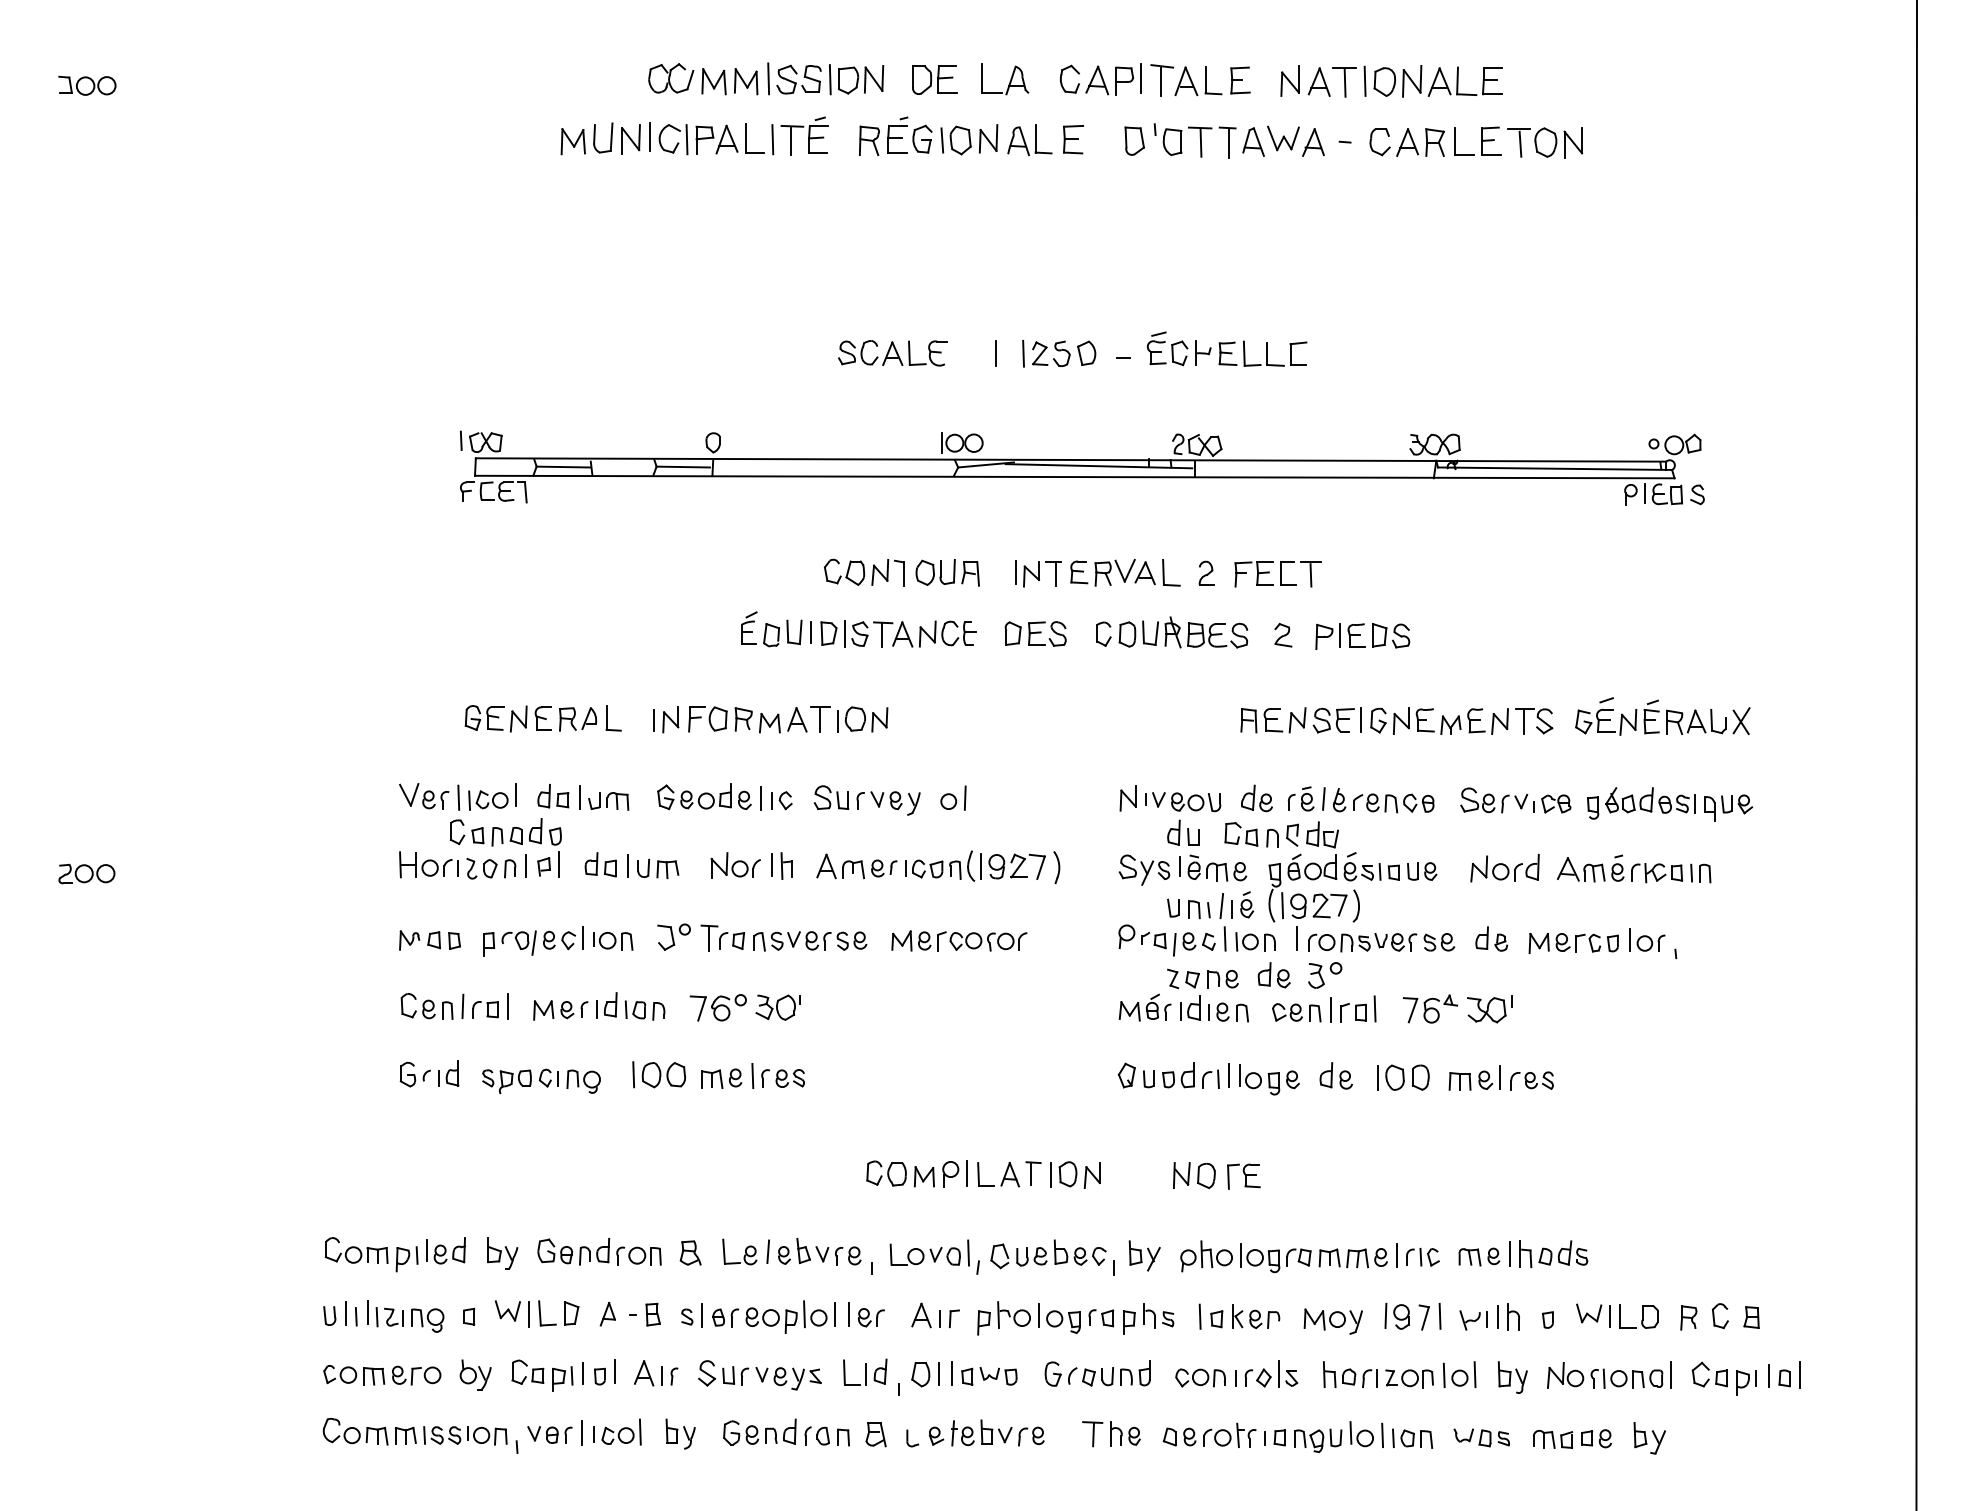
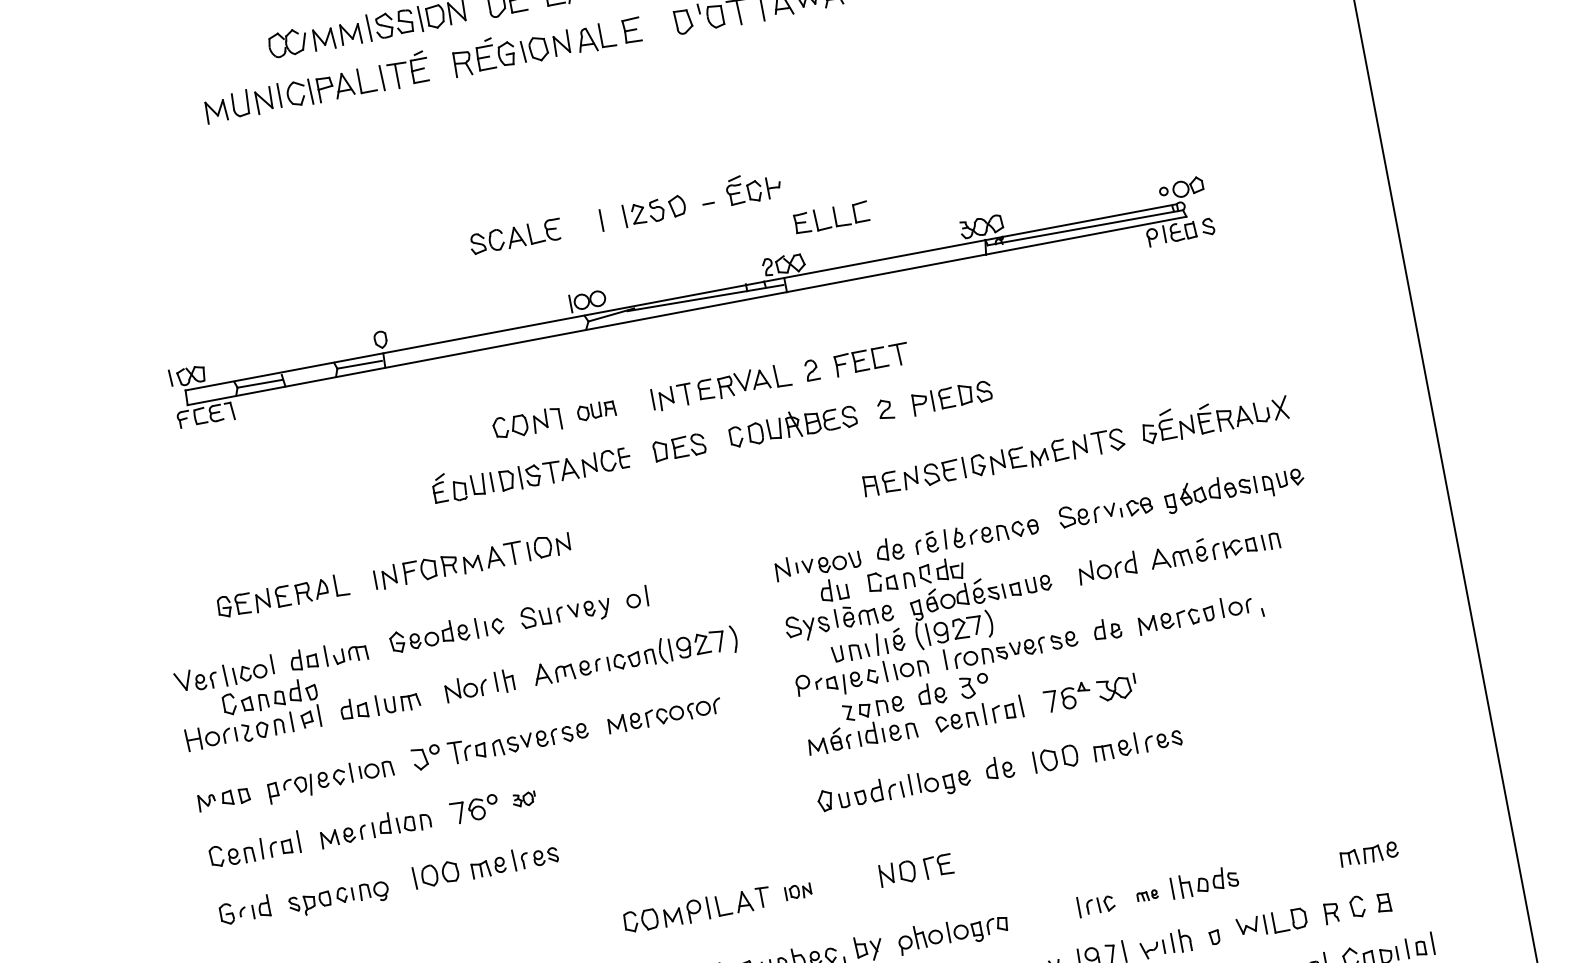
part: (1262, 353) -> (831, 217), moved
part: (947, 572) -> (596, 410), size x0.7
part: (777, 1007) -> (523, 799), size x0.6
part: (1075, 1174) -> (798, 891), size x0.6
part: (1479, 1256) -> (1147, 895), size x0.6
part: (1352, 1258) -> (1368, 855), moved

